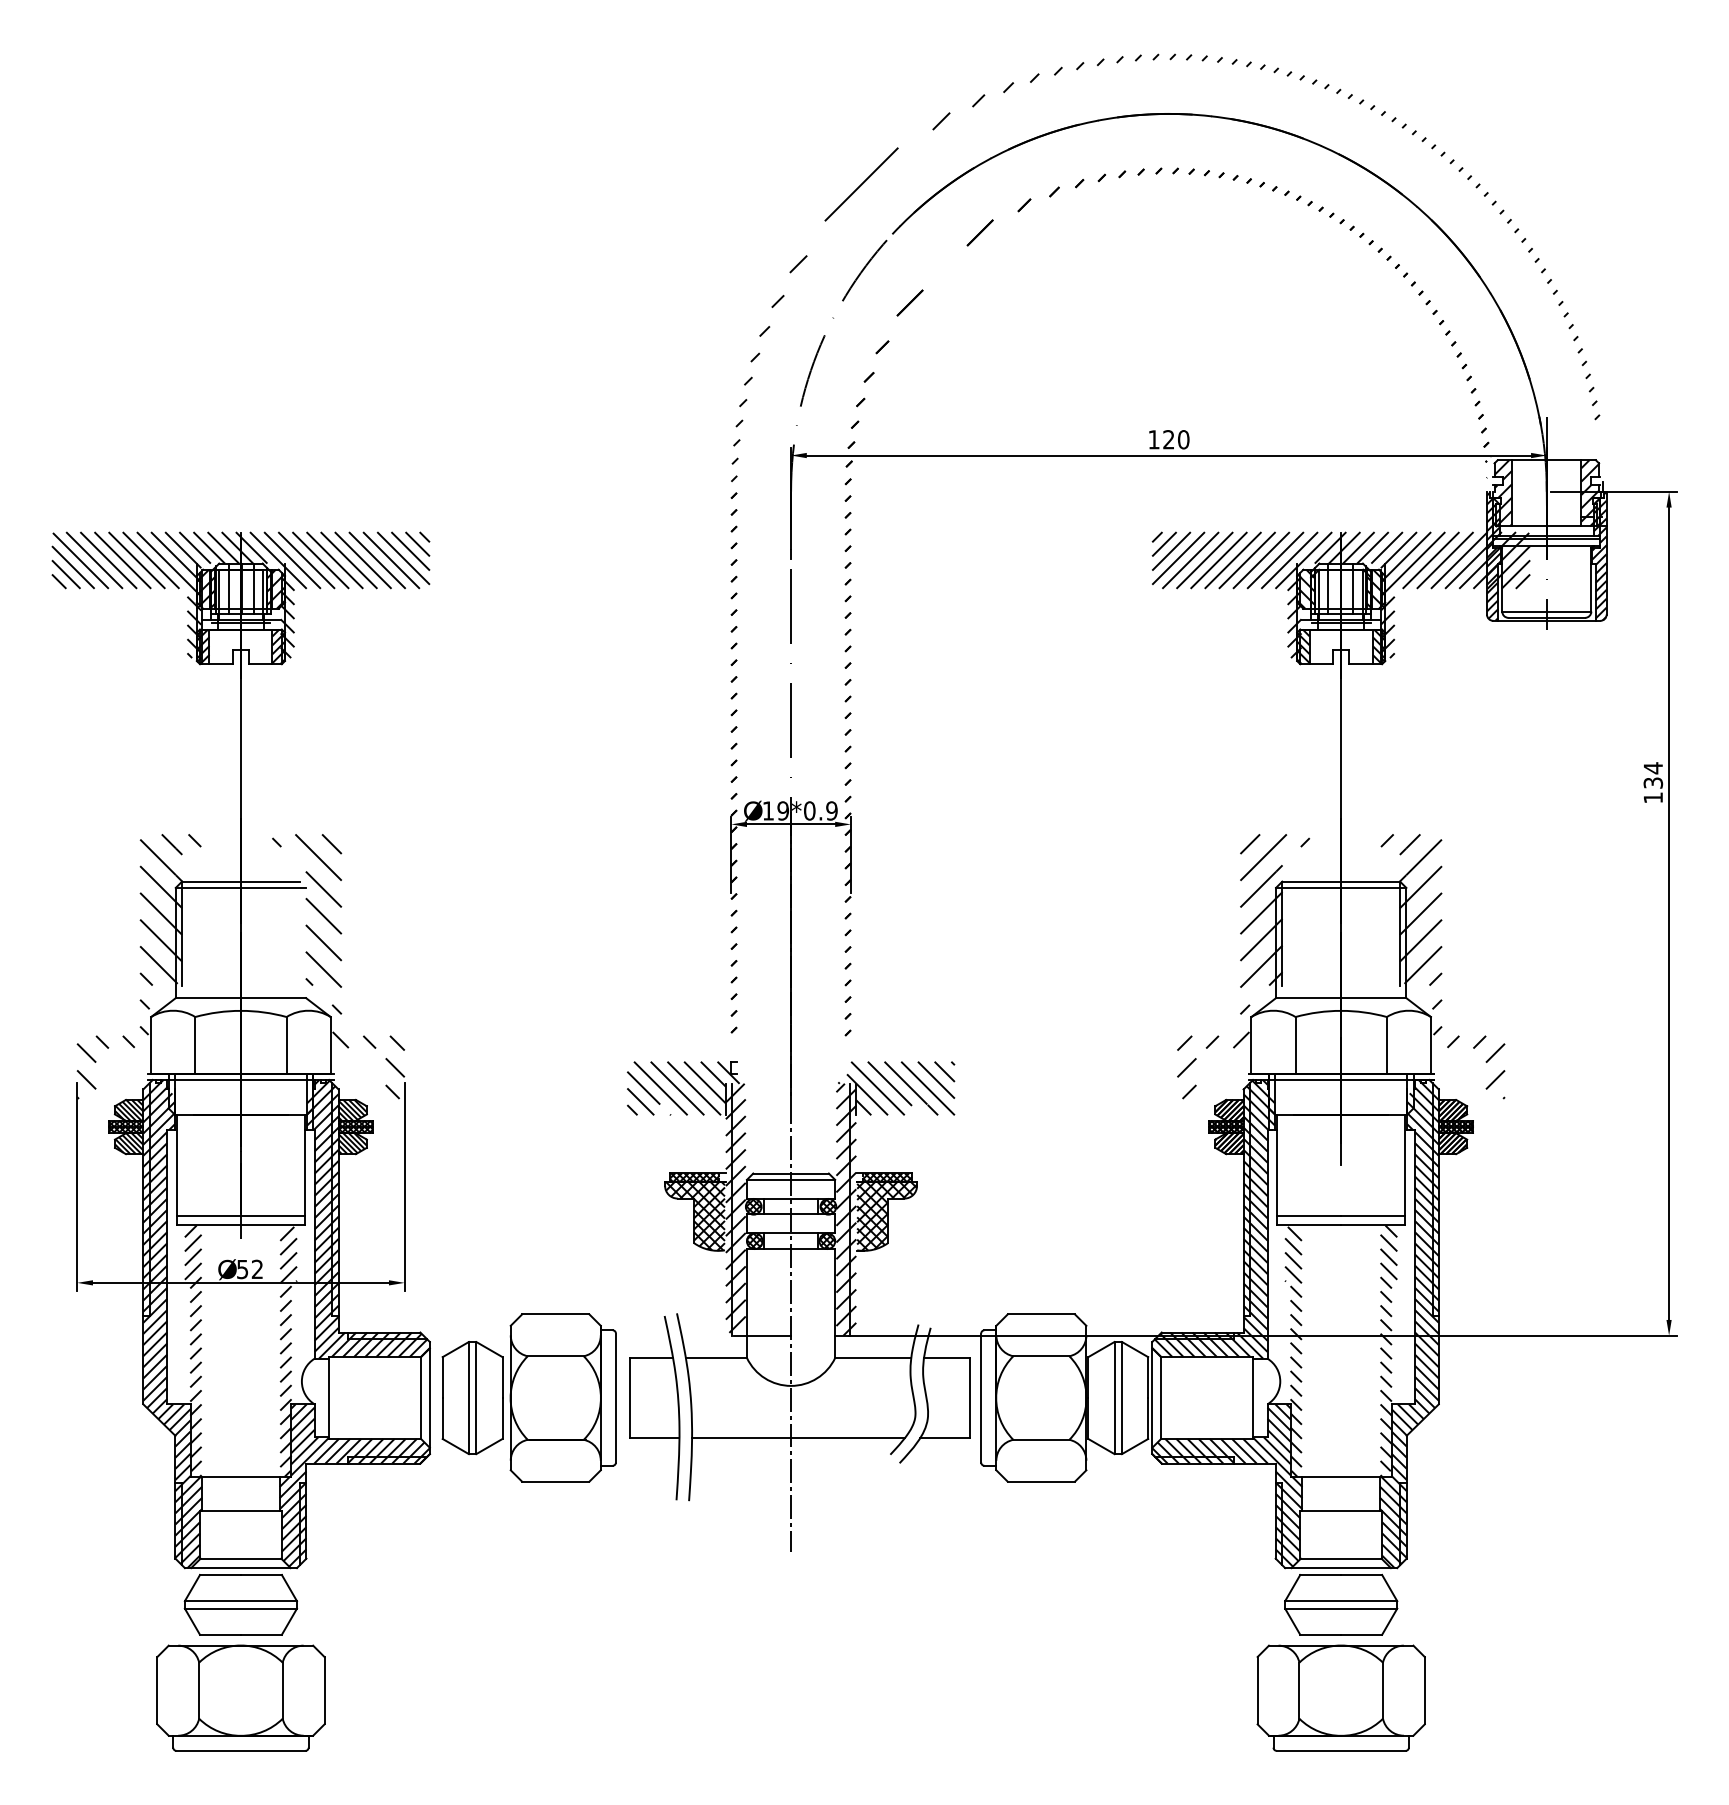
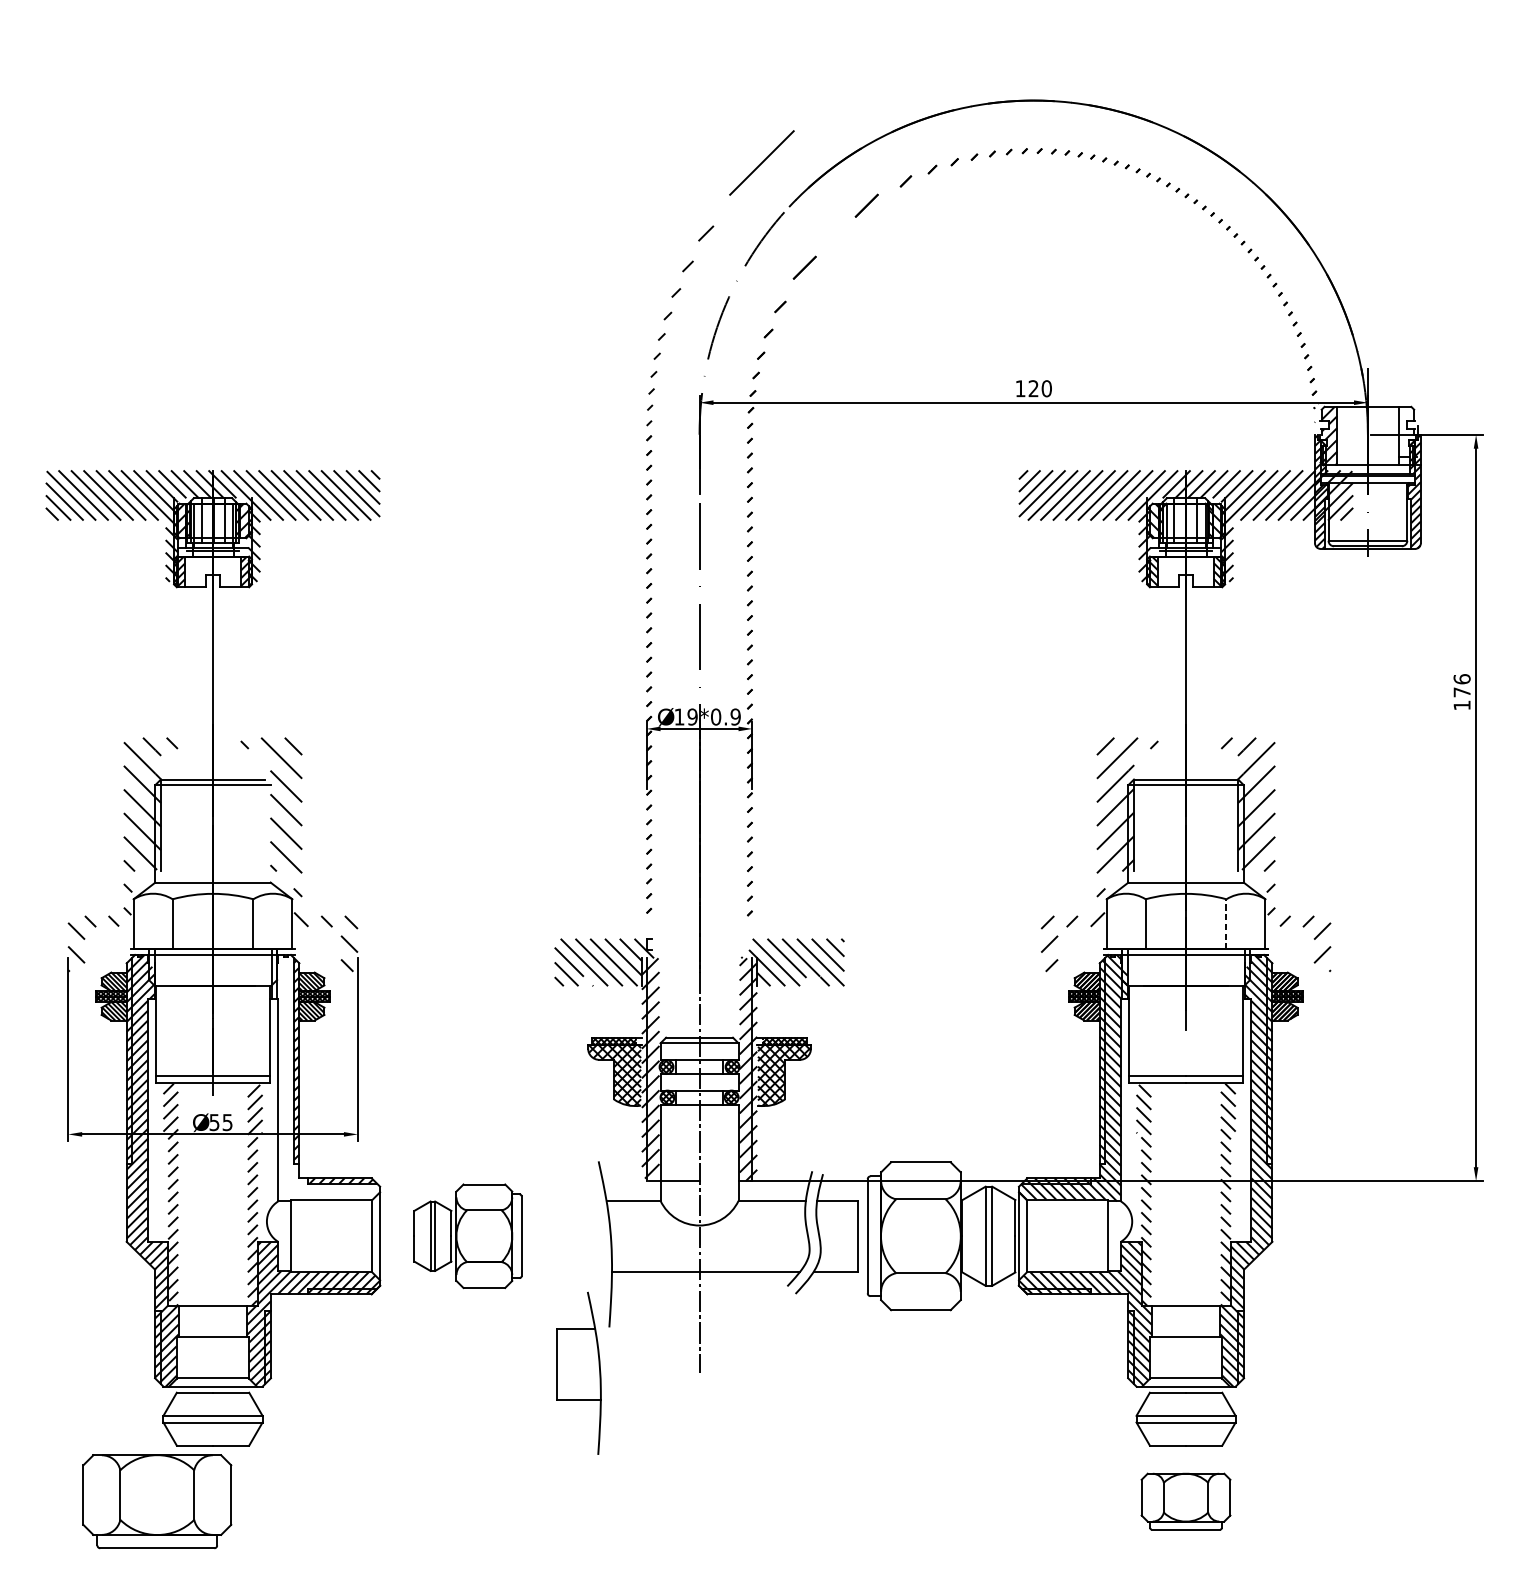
hatch: (1265, 236) -> (1119, 208), removed
hatch: (1590, 493) -> (1406, 436), removed
text: (1653, 775) -> (1462, 685), 134 -> 176
line: (1386, 1044) -> (1226, 923), solid -> dashed
hatch: (368, 1219) -> (325, 1078), removed
text: (256, 1269) -> (226, 1122), 52 -> 55
part: (528, 1397) -> (467, 1235), size x0.7
part: (654, 1408) -> (578, 1373), moved
part: (240, 1697) -> (156, 1501), moved
part: (1340, 1697) -> (1185, 1501), size x0.6

